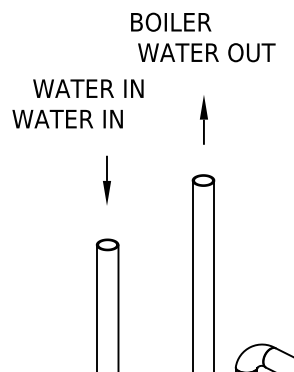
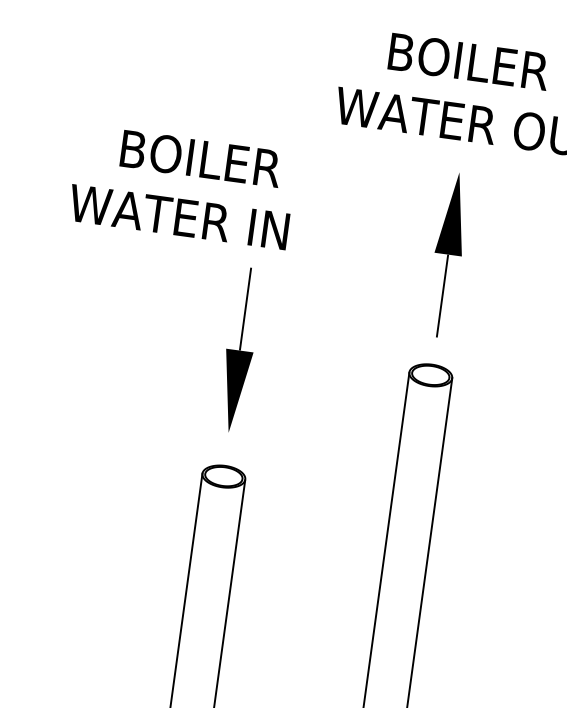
text: (171, 21) -> (469, 60), moved
text: (88, 88) -> (228, 162), WATER IN -> BOILER
part: (203, 119) -> (447, 254), size x1.67
part: (106, 180) -> (239, 349), size x1.67

